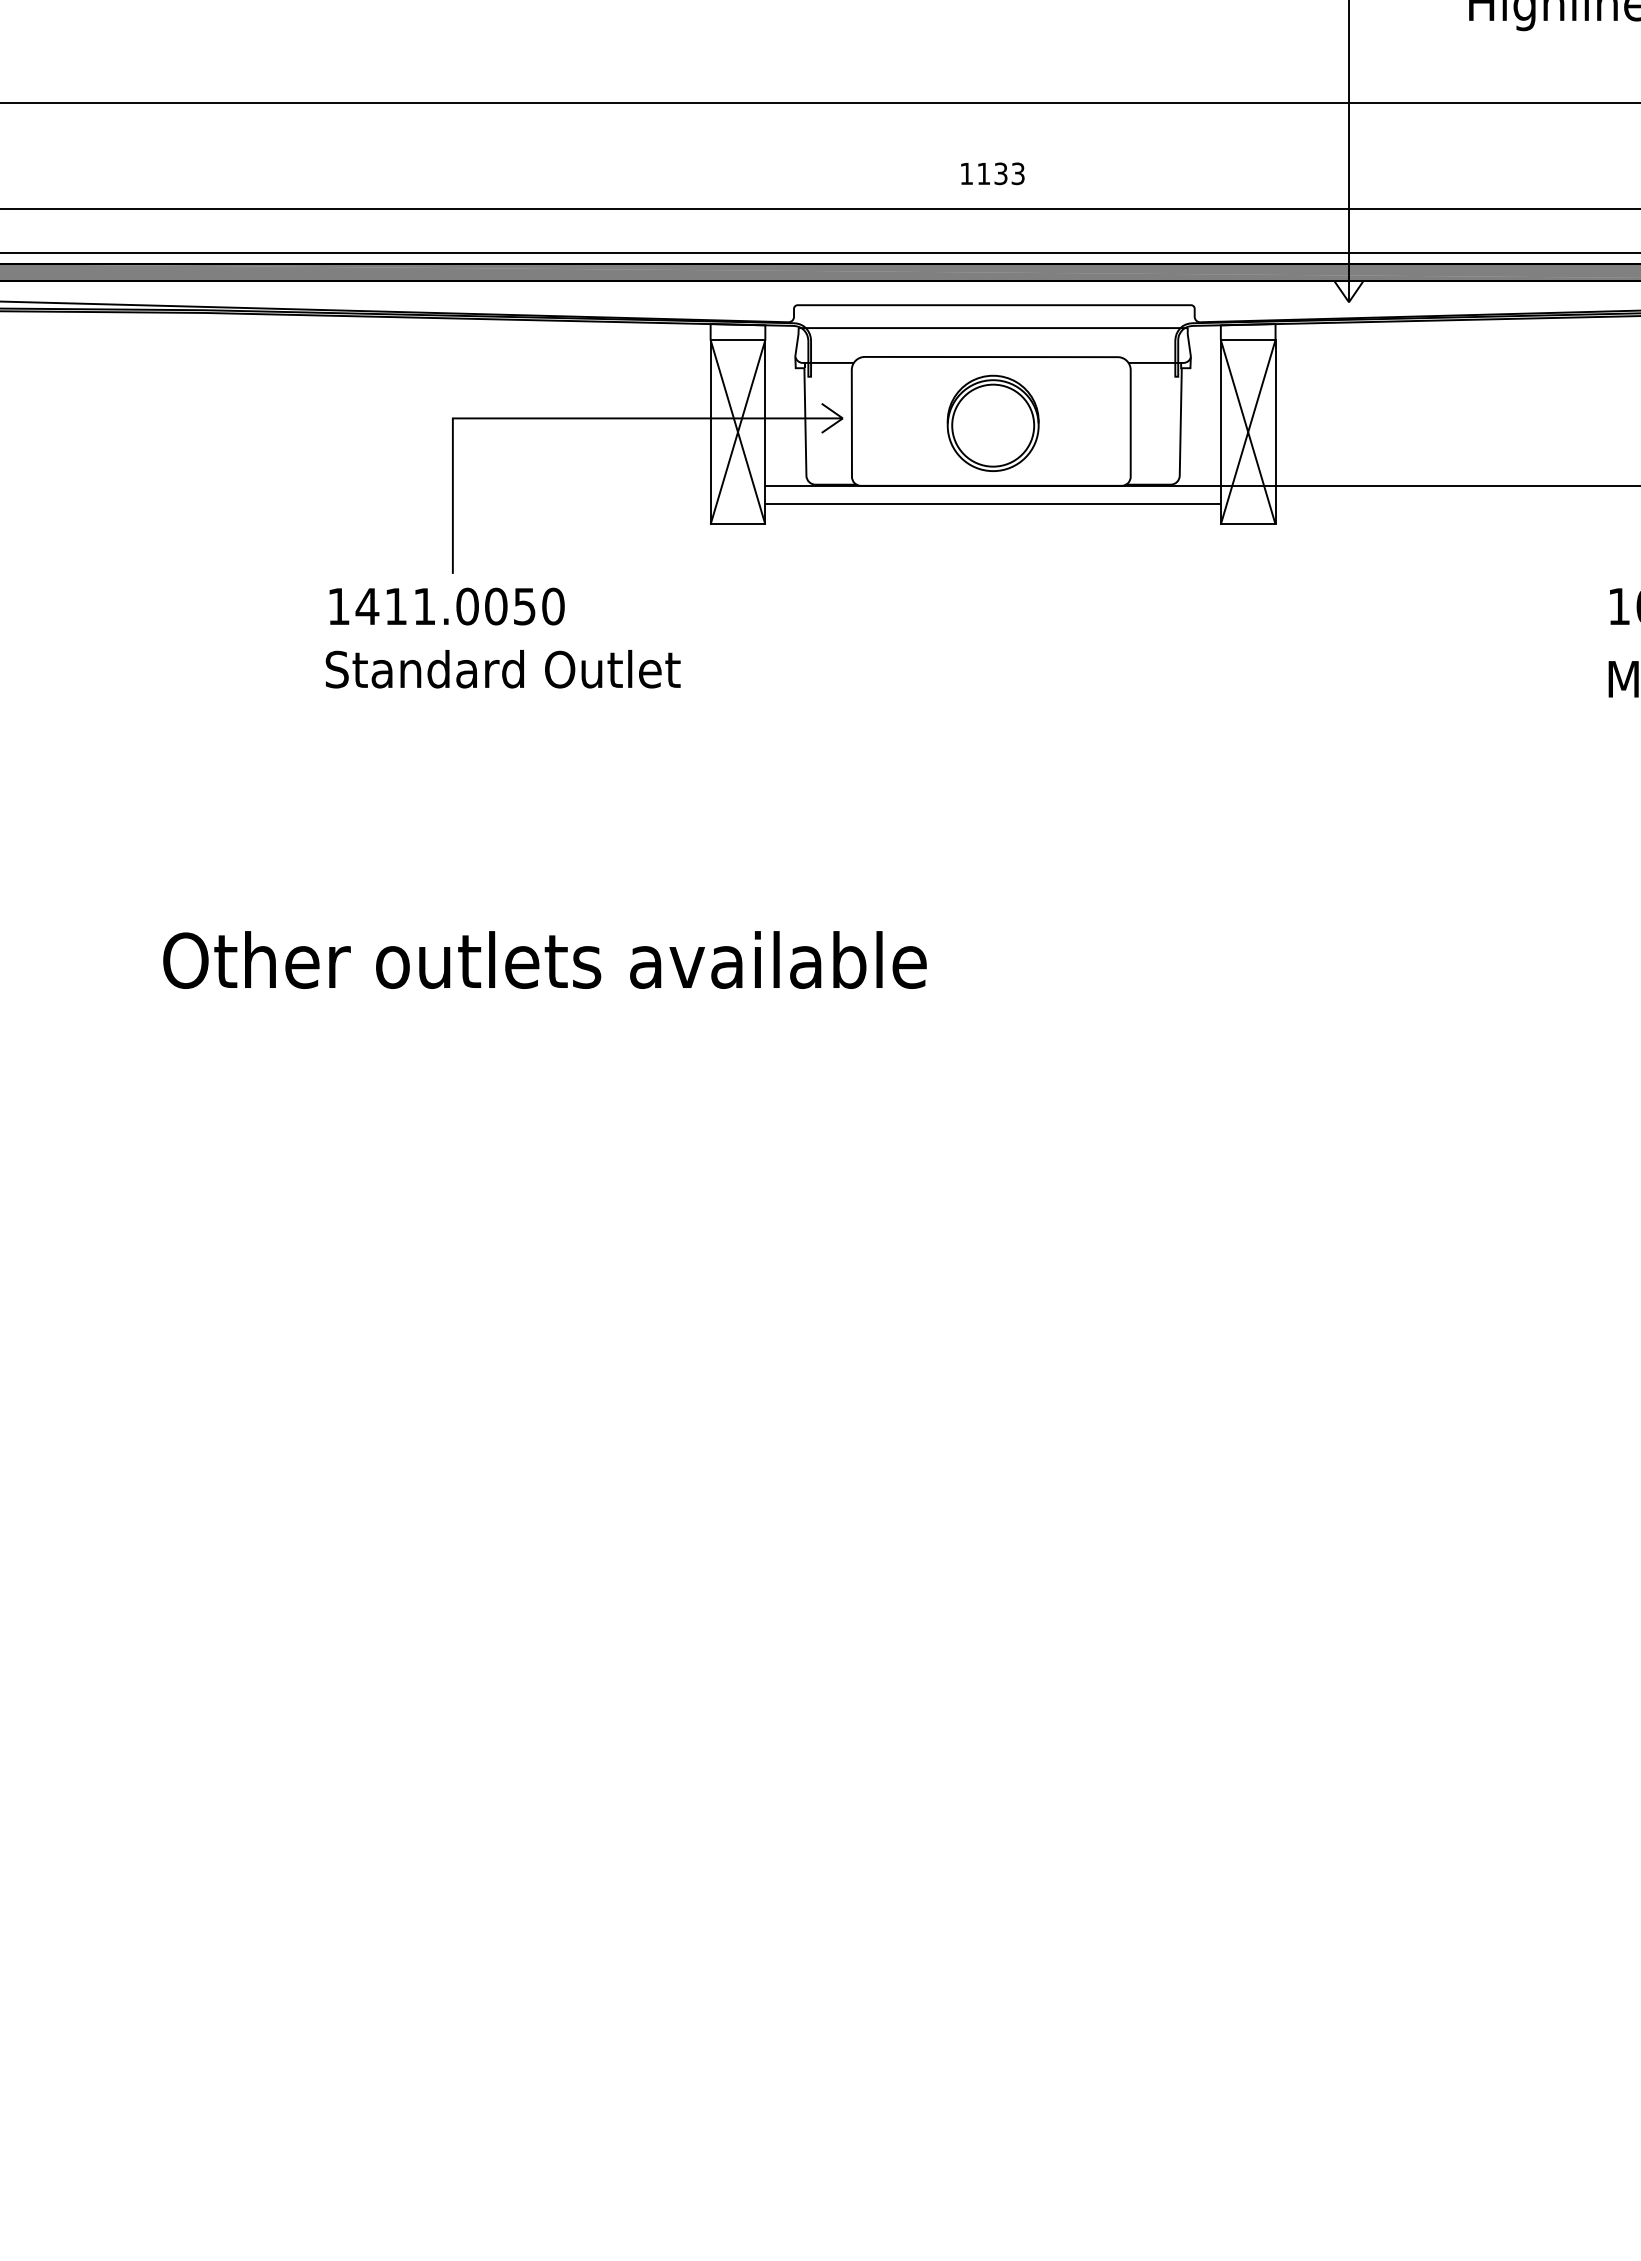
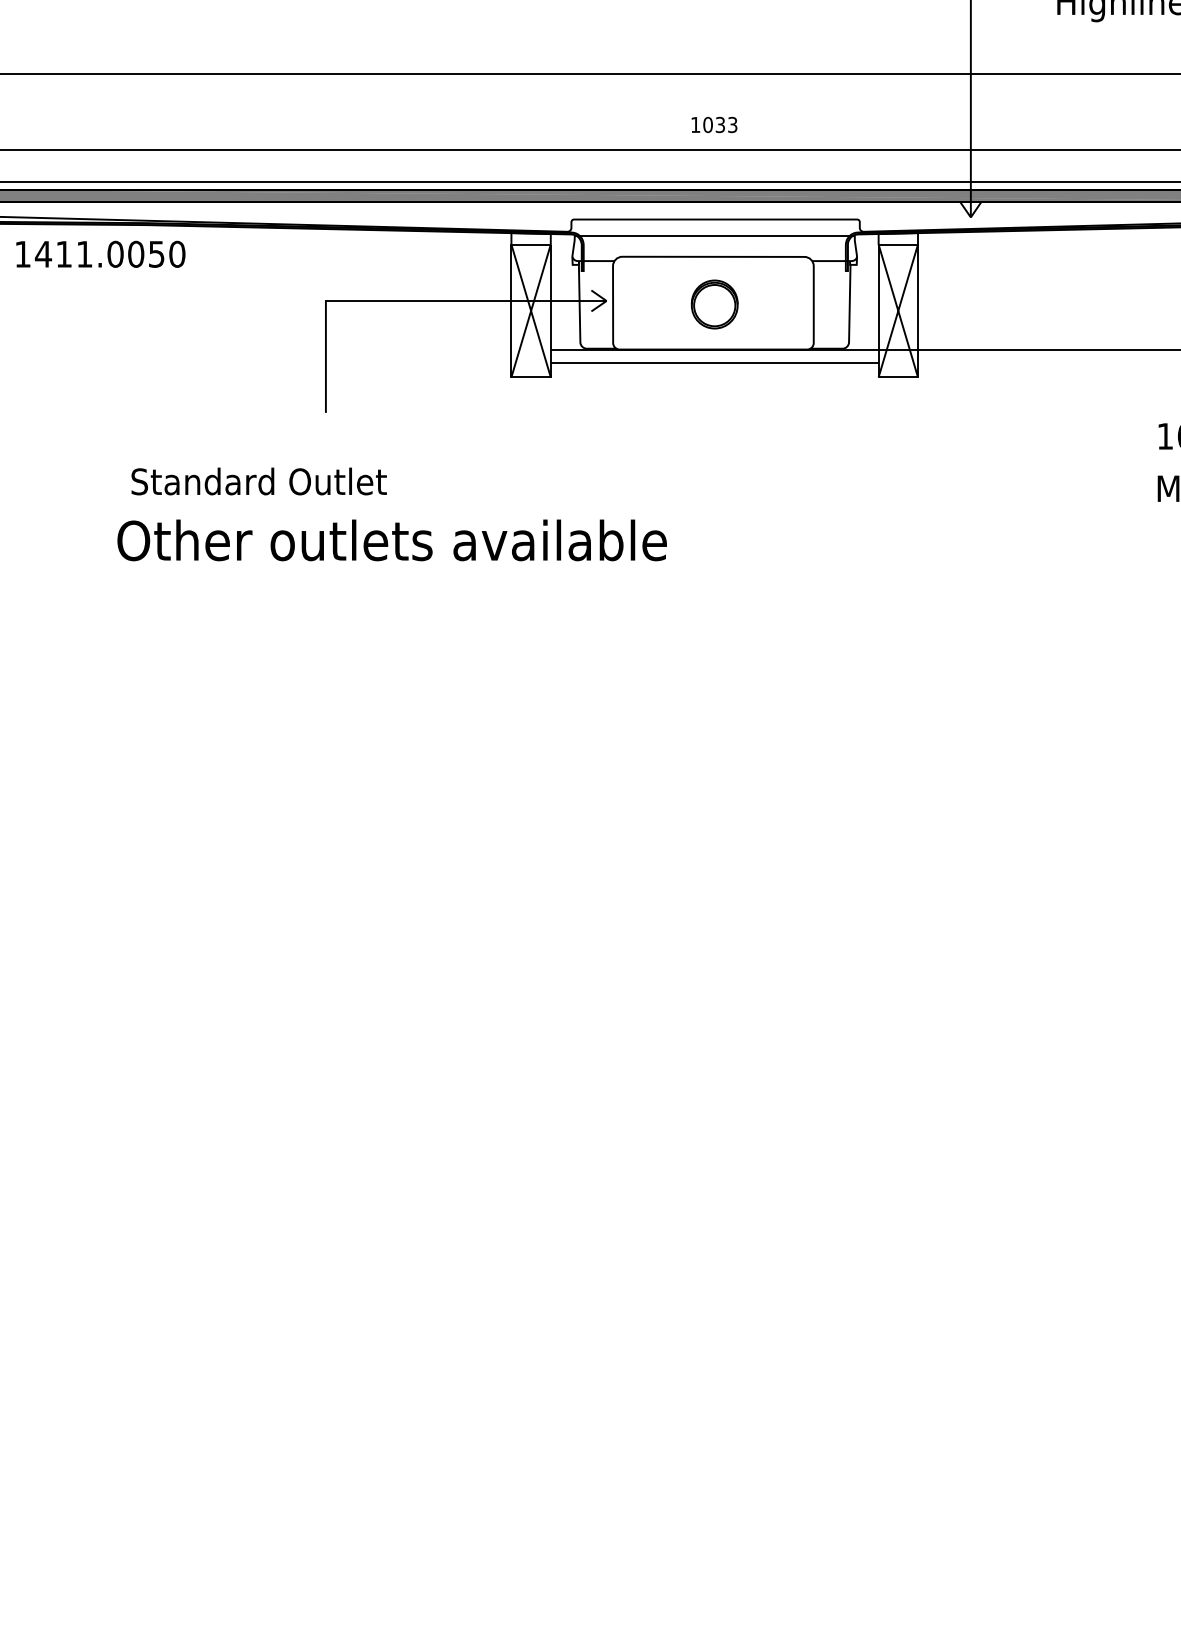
text: (983, 173) -> (707, 124), 1133 -> 1033
part: (992, 422) -> (714, 303), size x0.7
text: (446, 606) -> (100, 254), moved
text: (502, 669) -> (258, 481), moved
text: (544, 959) -> (391, 540), moved

